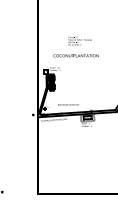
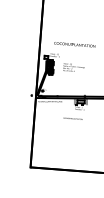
text: (79, 40) -> (73, 67), moved
text: (68, 104) -> (73, 118), moved

